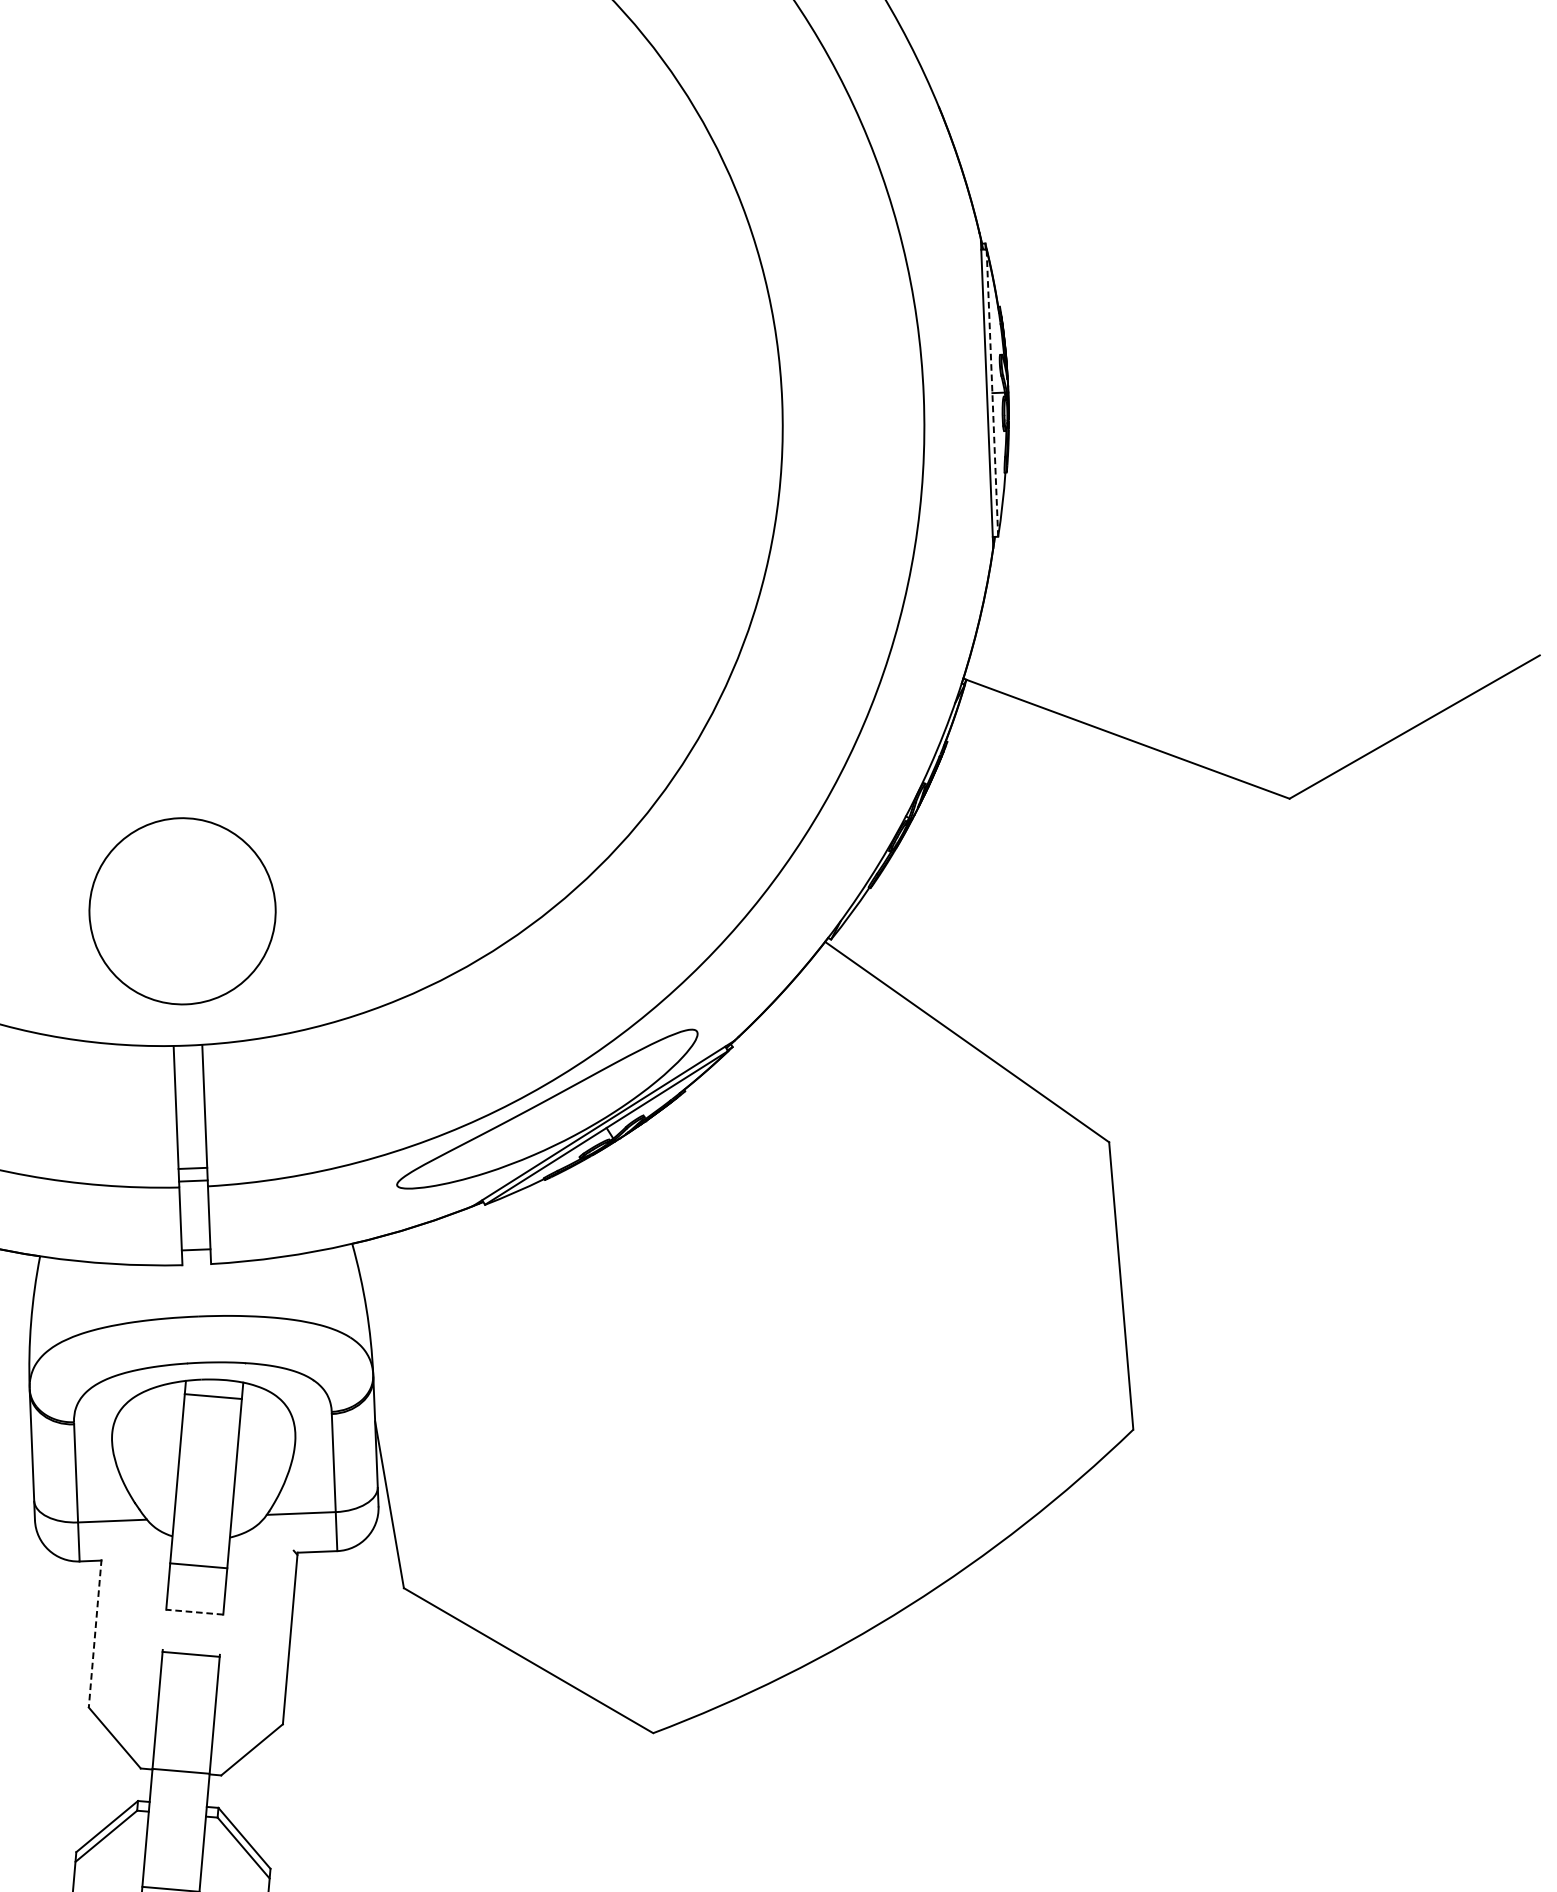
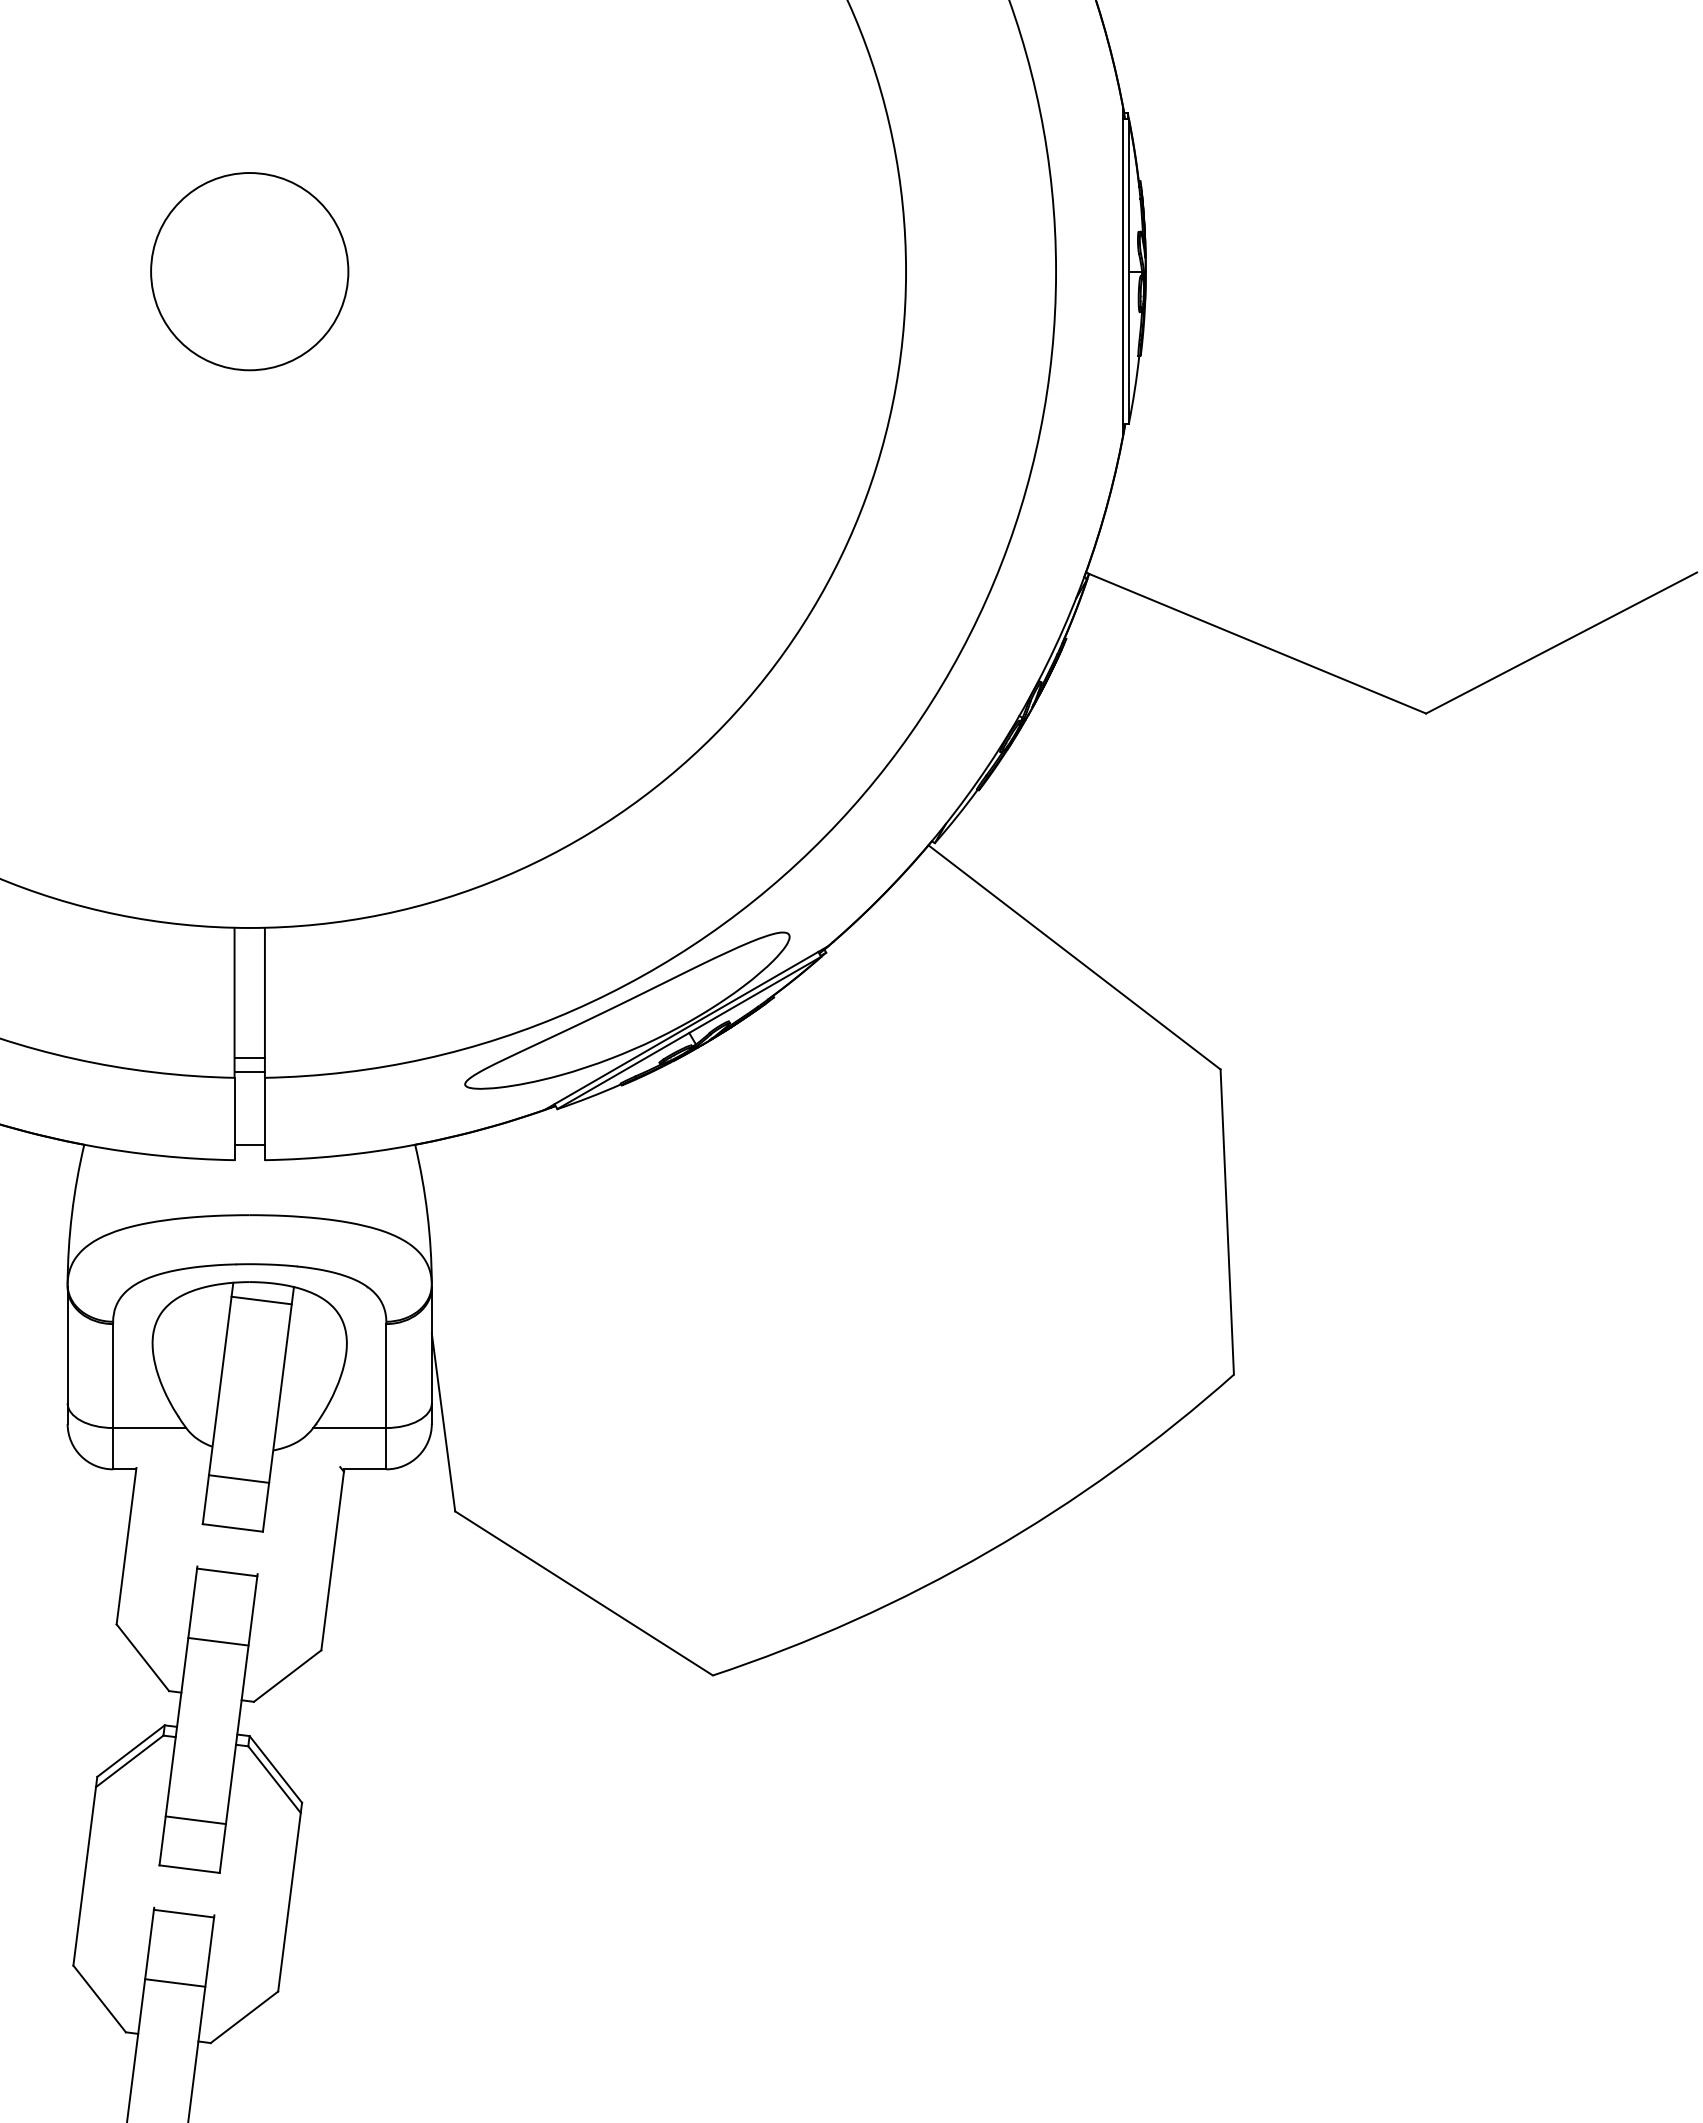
line: (992, 393) -> (1128, 271), dashed -> solid
circle: (182, 911) -> (249, 271), moved
line: (194, 1611) -> (232, 1527), dashed -> solid
line: (95, 1633) -> (126, 1546), dashed -> solid
line: (180, 1771) -> (218, 1641), moved

